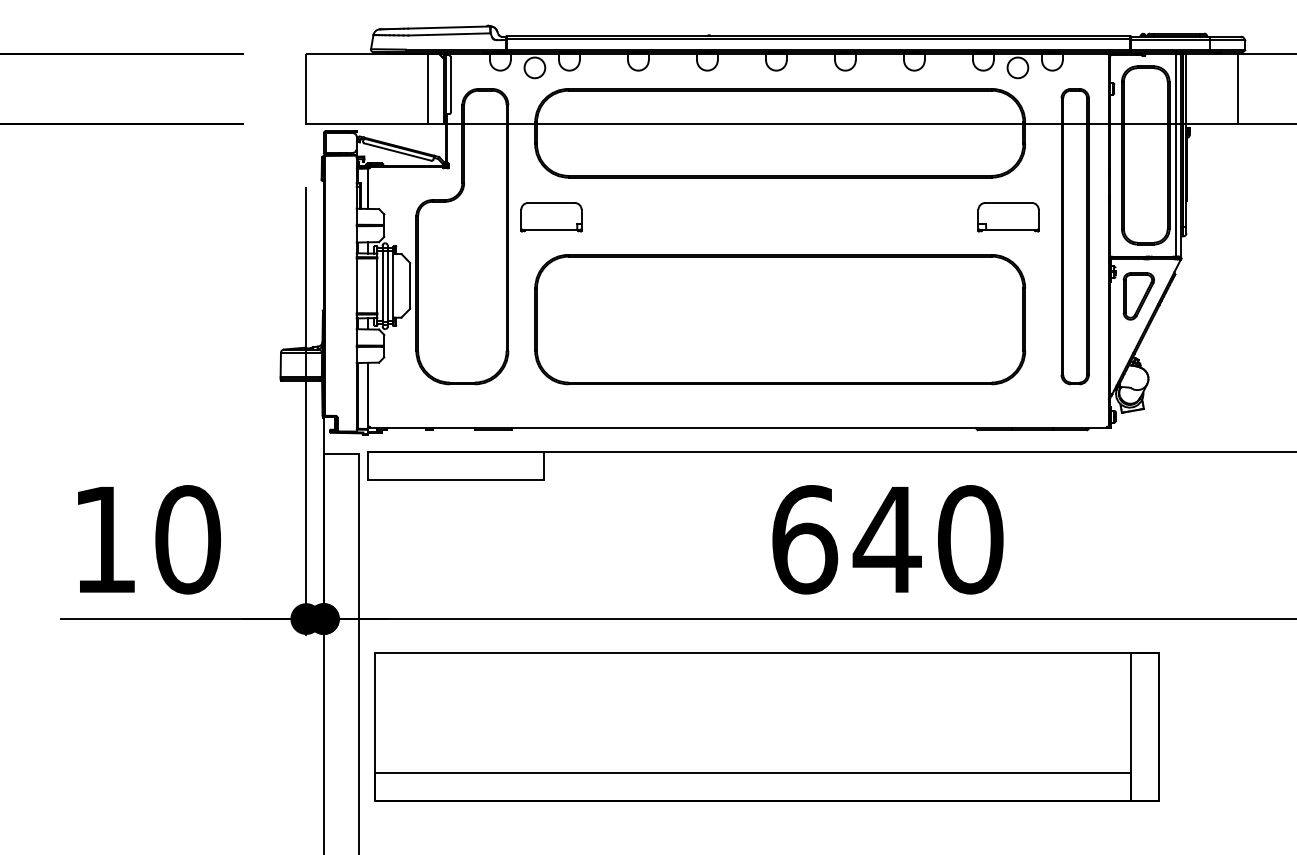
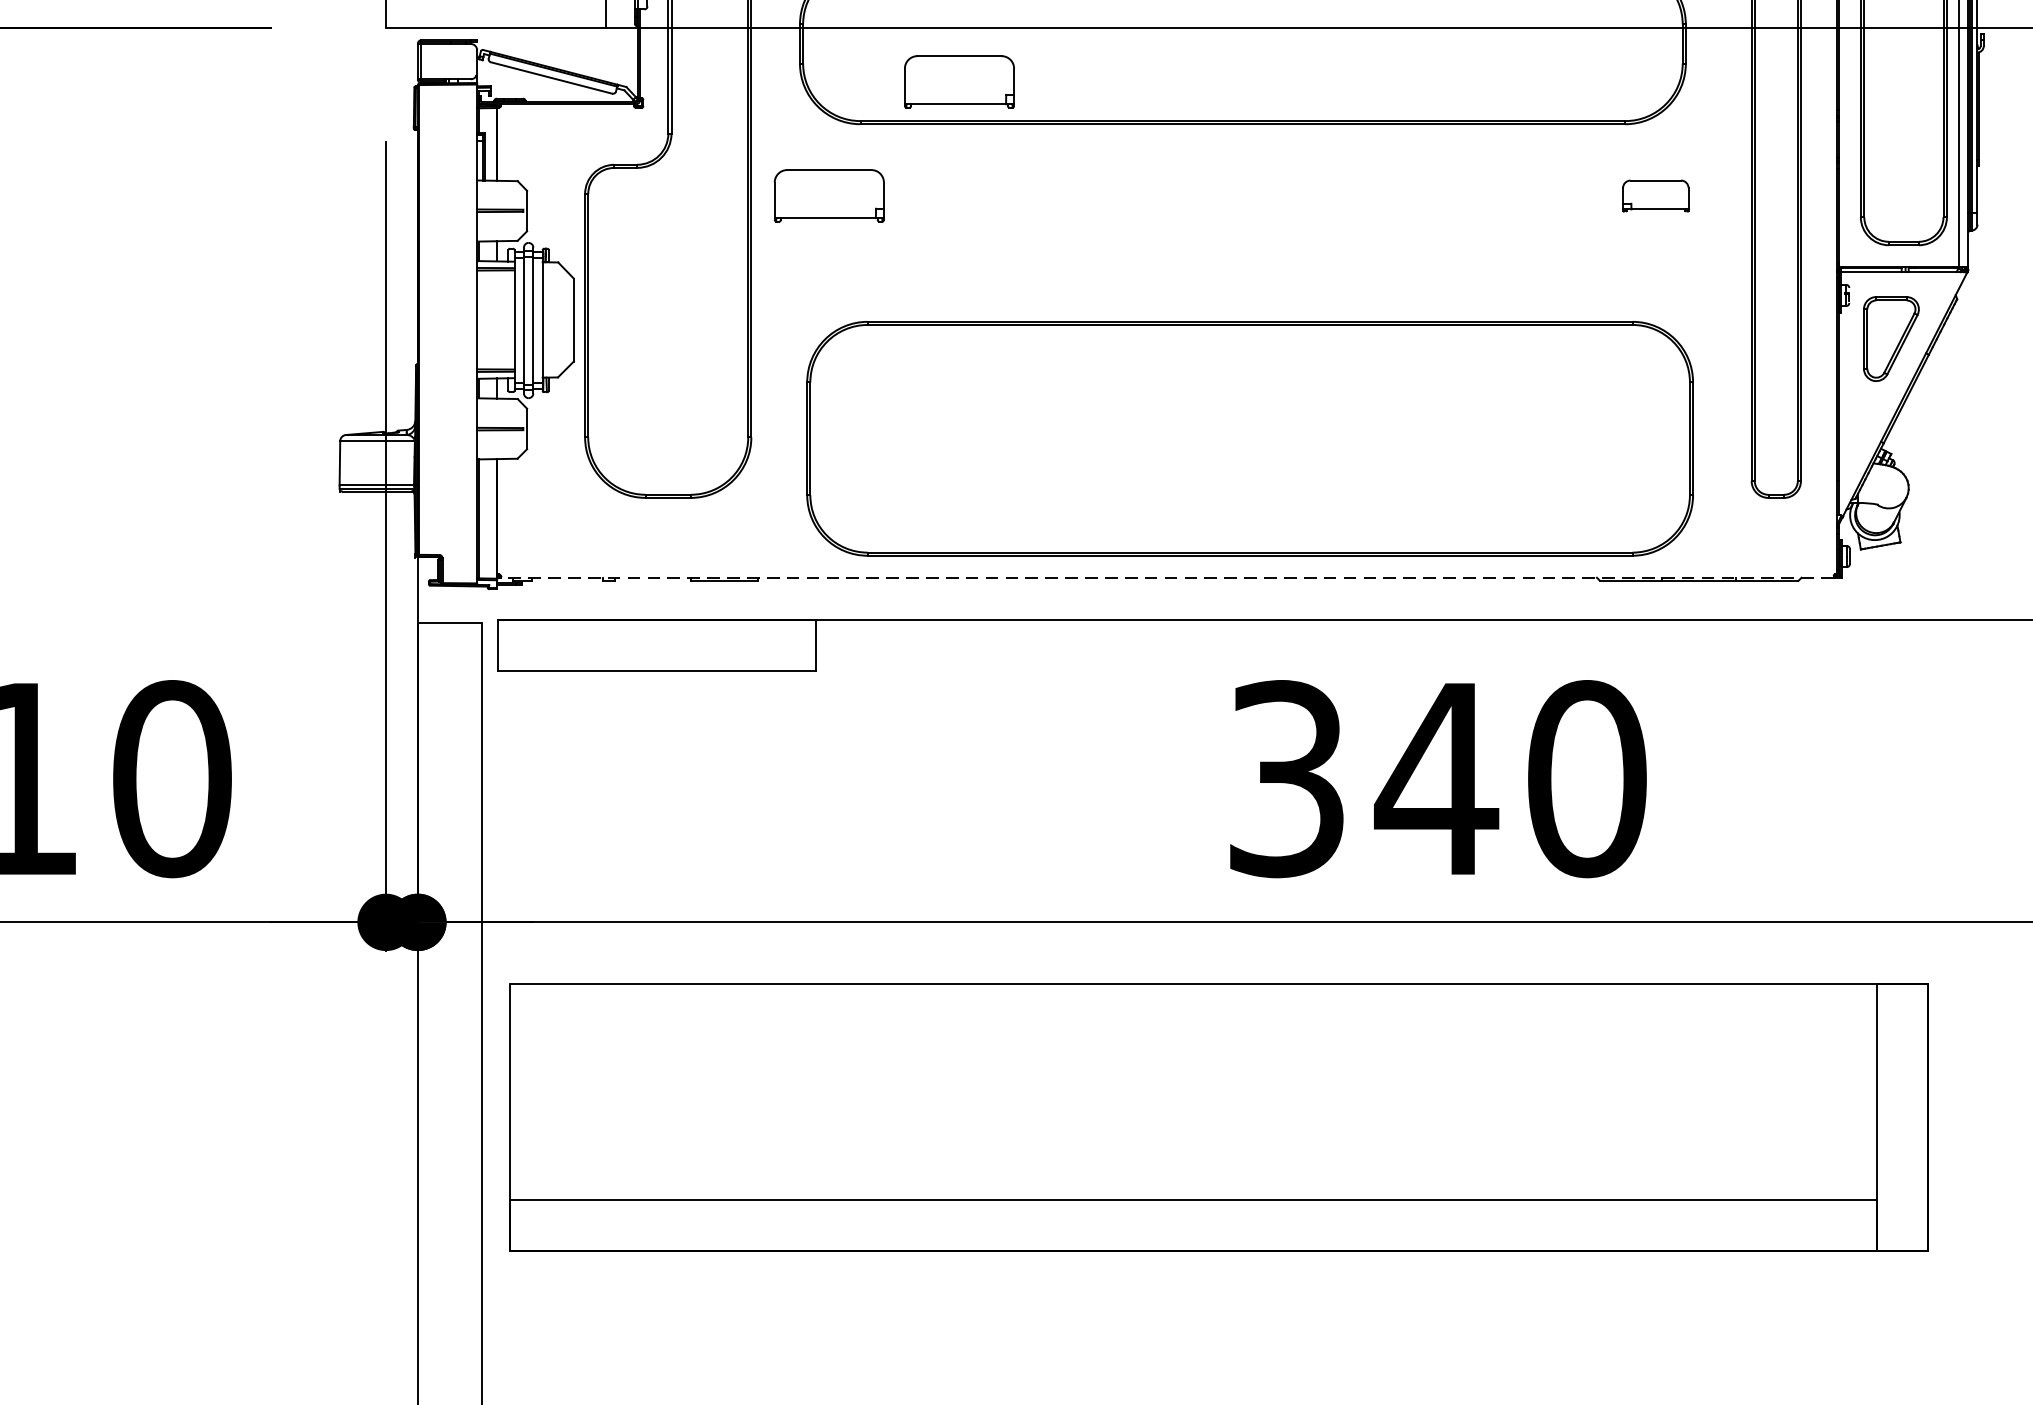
part: (623, 154) -> (959, 82), added
part: (1008, 217) -> (1655, 196), size x0.6
part: (780, 319) -> (1250, 438), moved
line: (738, 428) -> (1167, 577), solid -> dashed
text: (805, 539) -> (1288, 778), 640 -> 340

